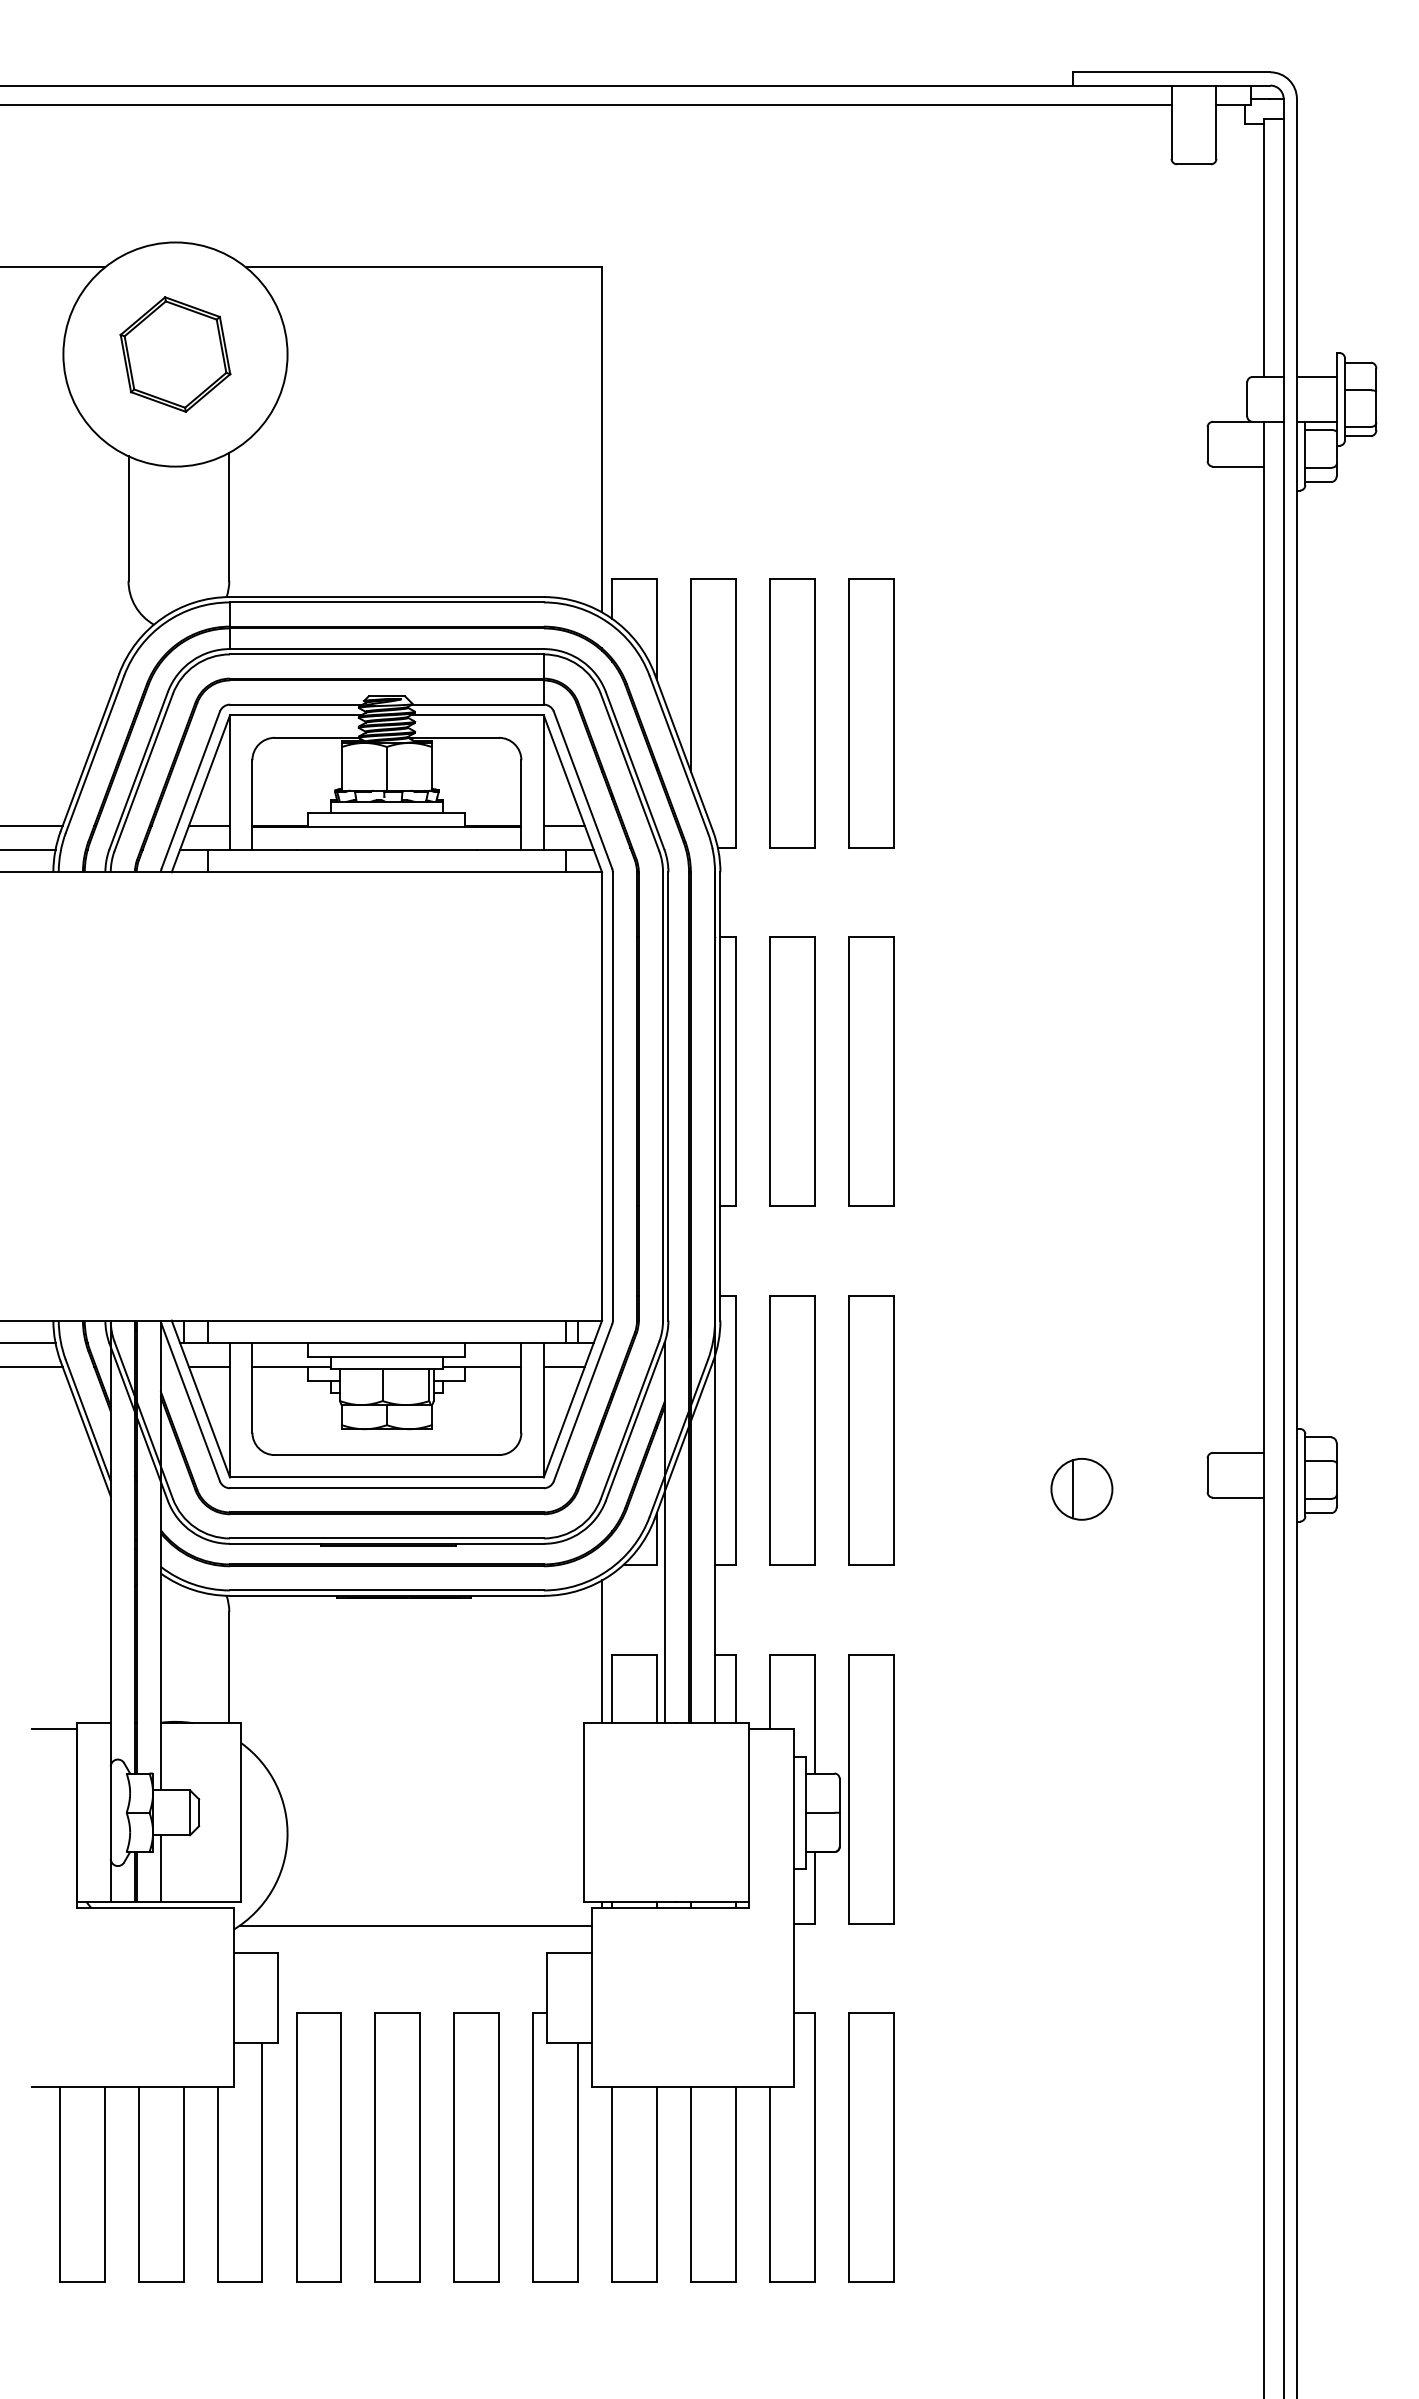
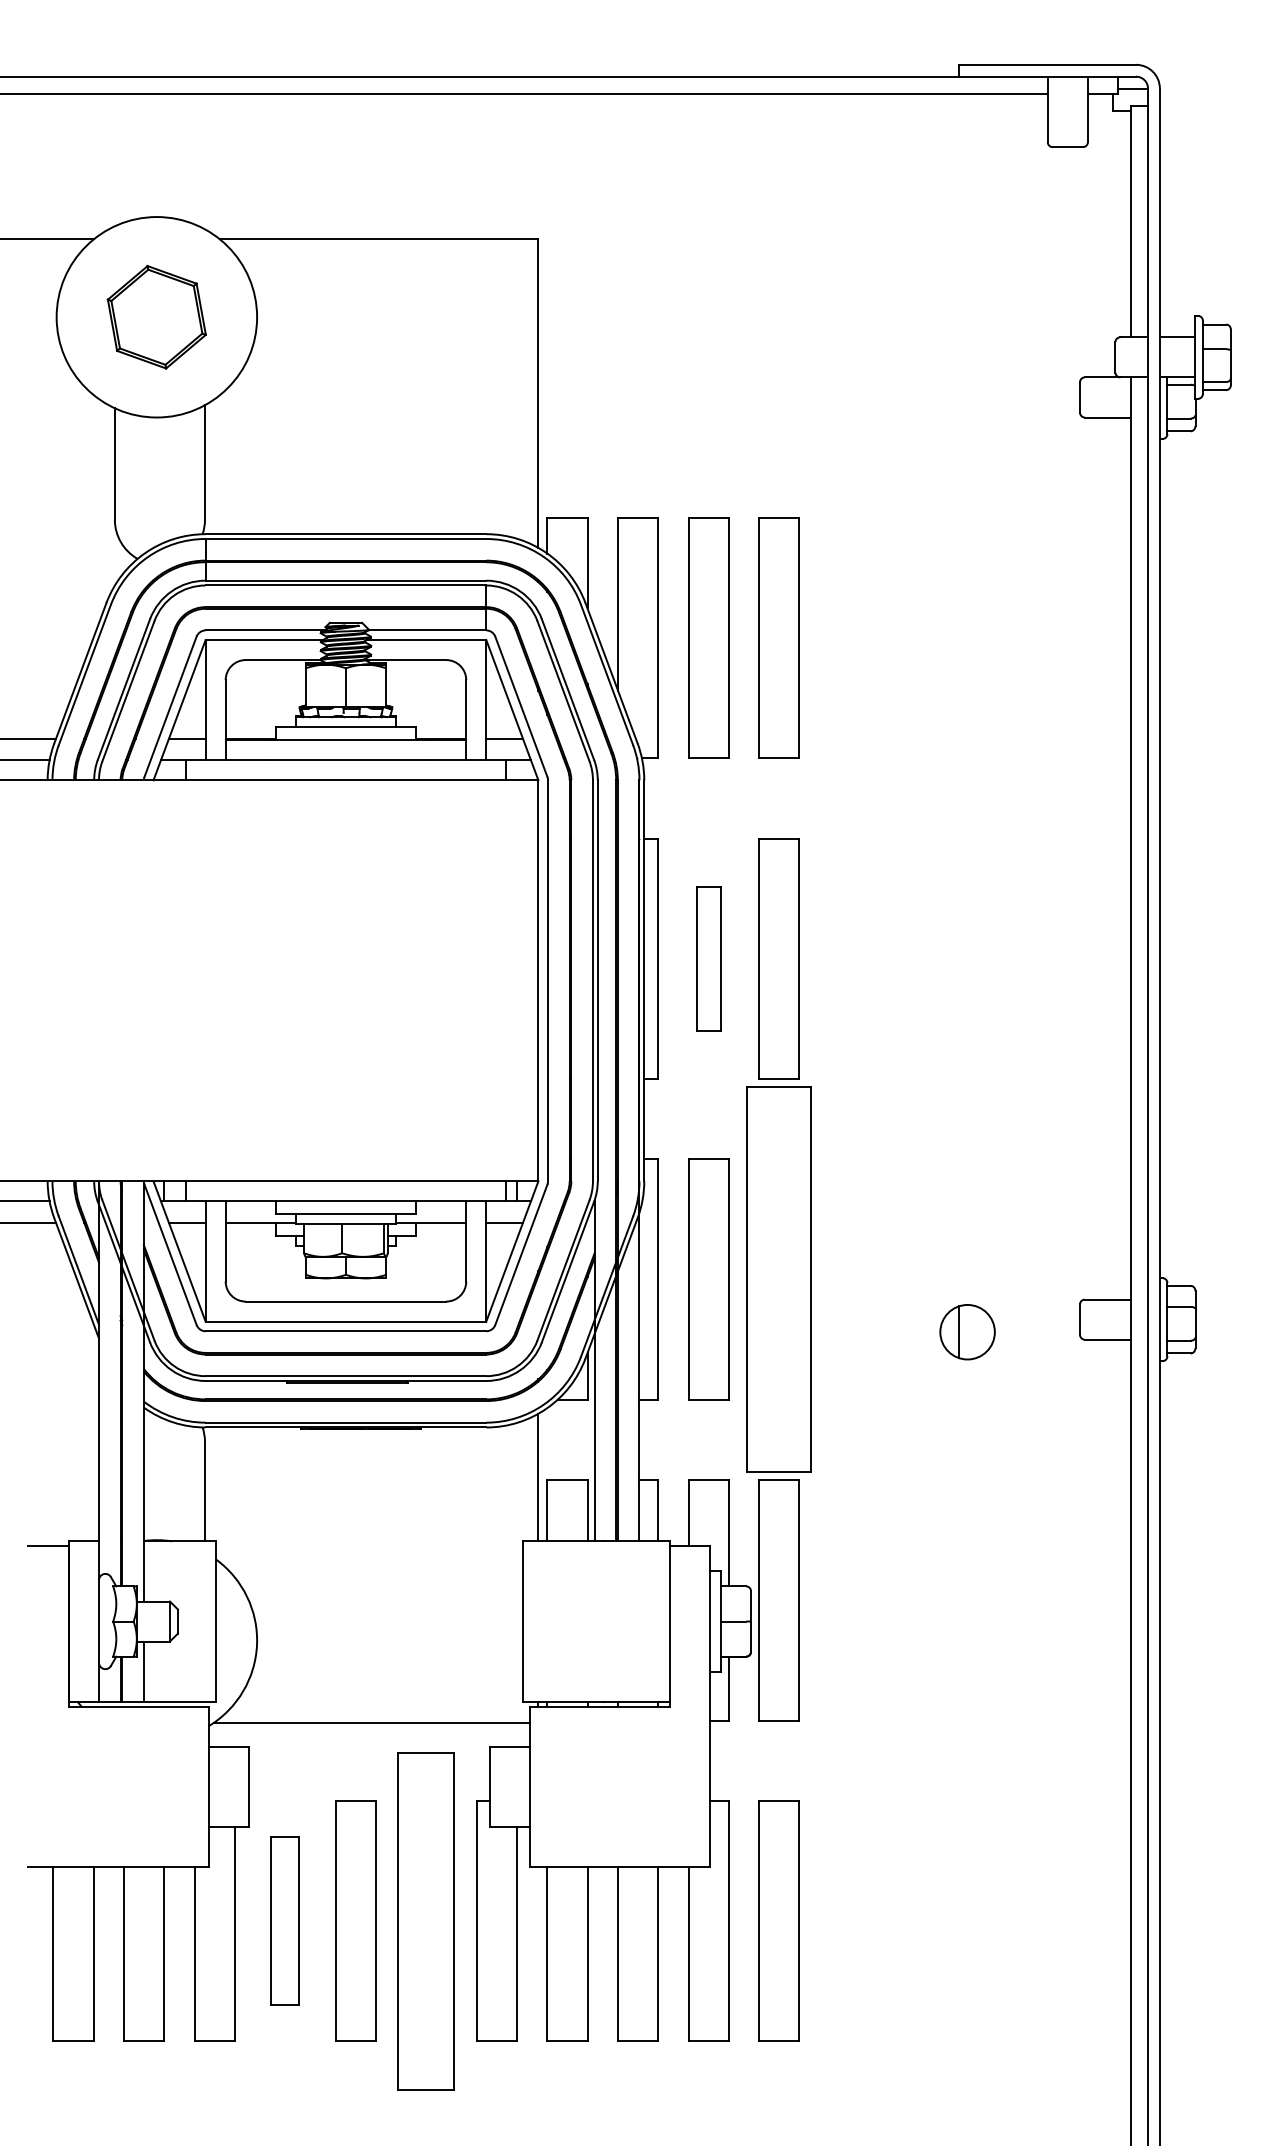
part: (792, 1071) -> (708, 958), size x0.6
part: (871, 1430) -> (779, 1279), size x1.6
part: (318, 2147) -> (284, 1920), size x0.7
part: (476, 2147) -> (426, 1920), size x1.4

